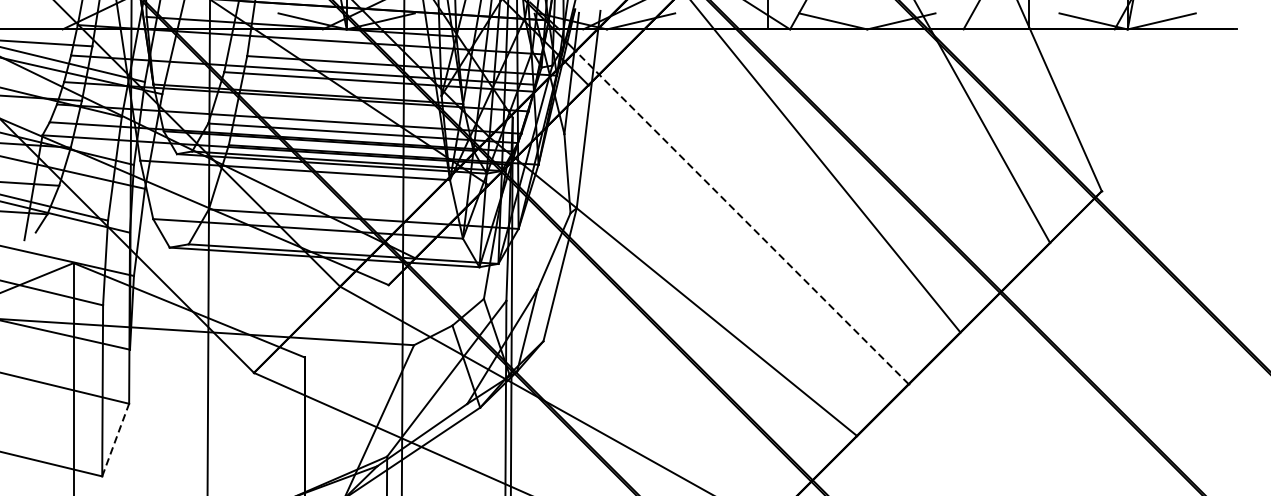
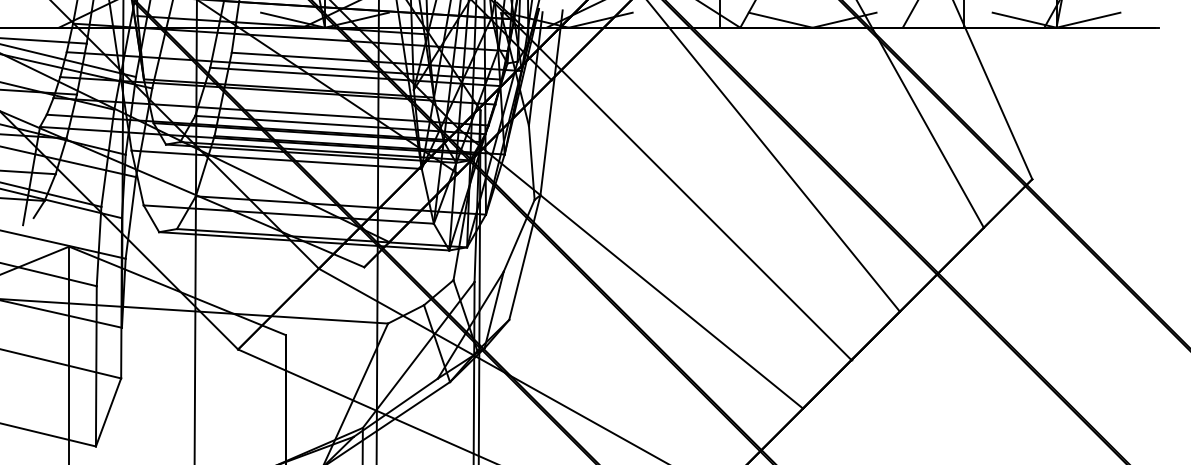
line: (742, 218) -> (695, 204), dashed -> solid
line: (115, 439) -> (108, 411), dashed -> solid

